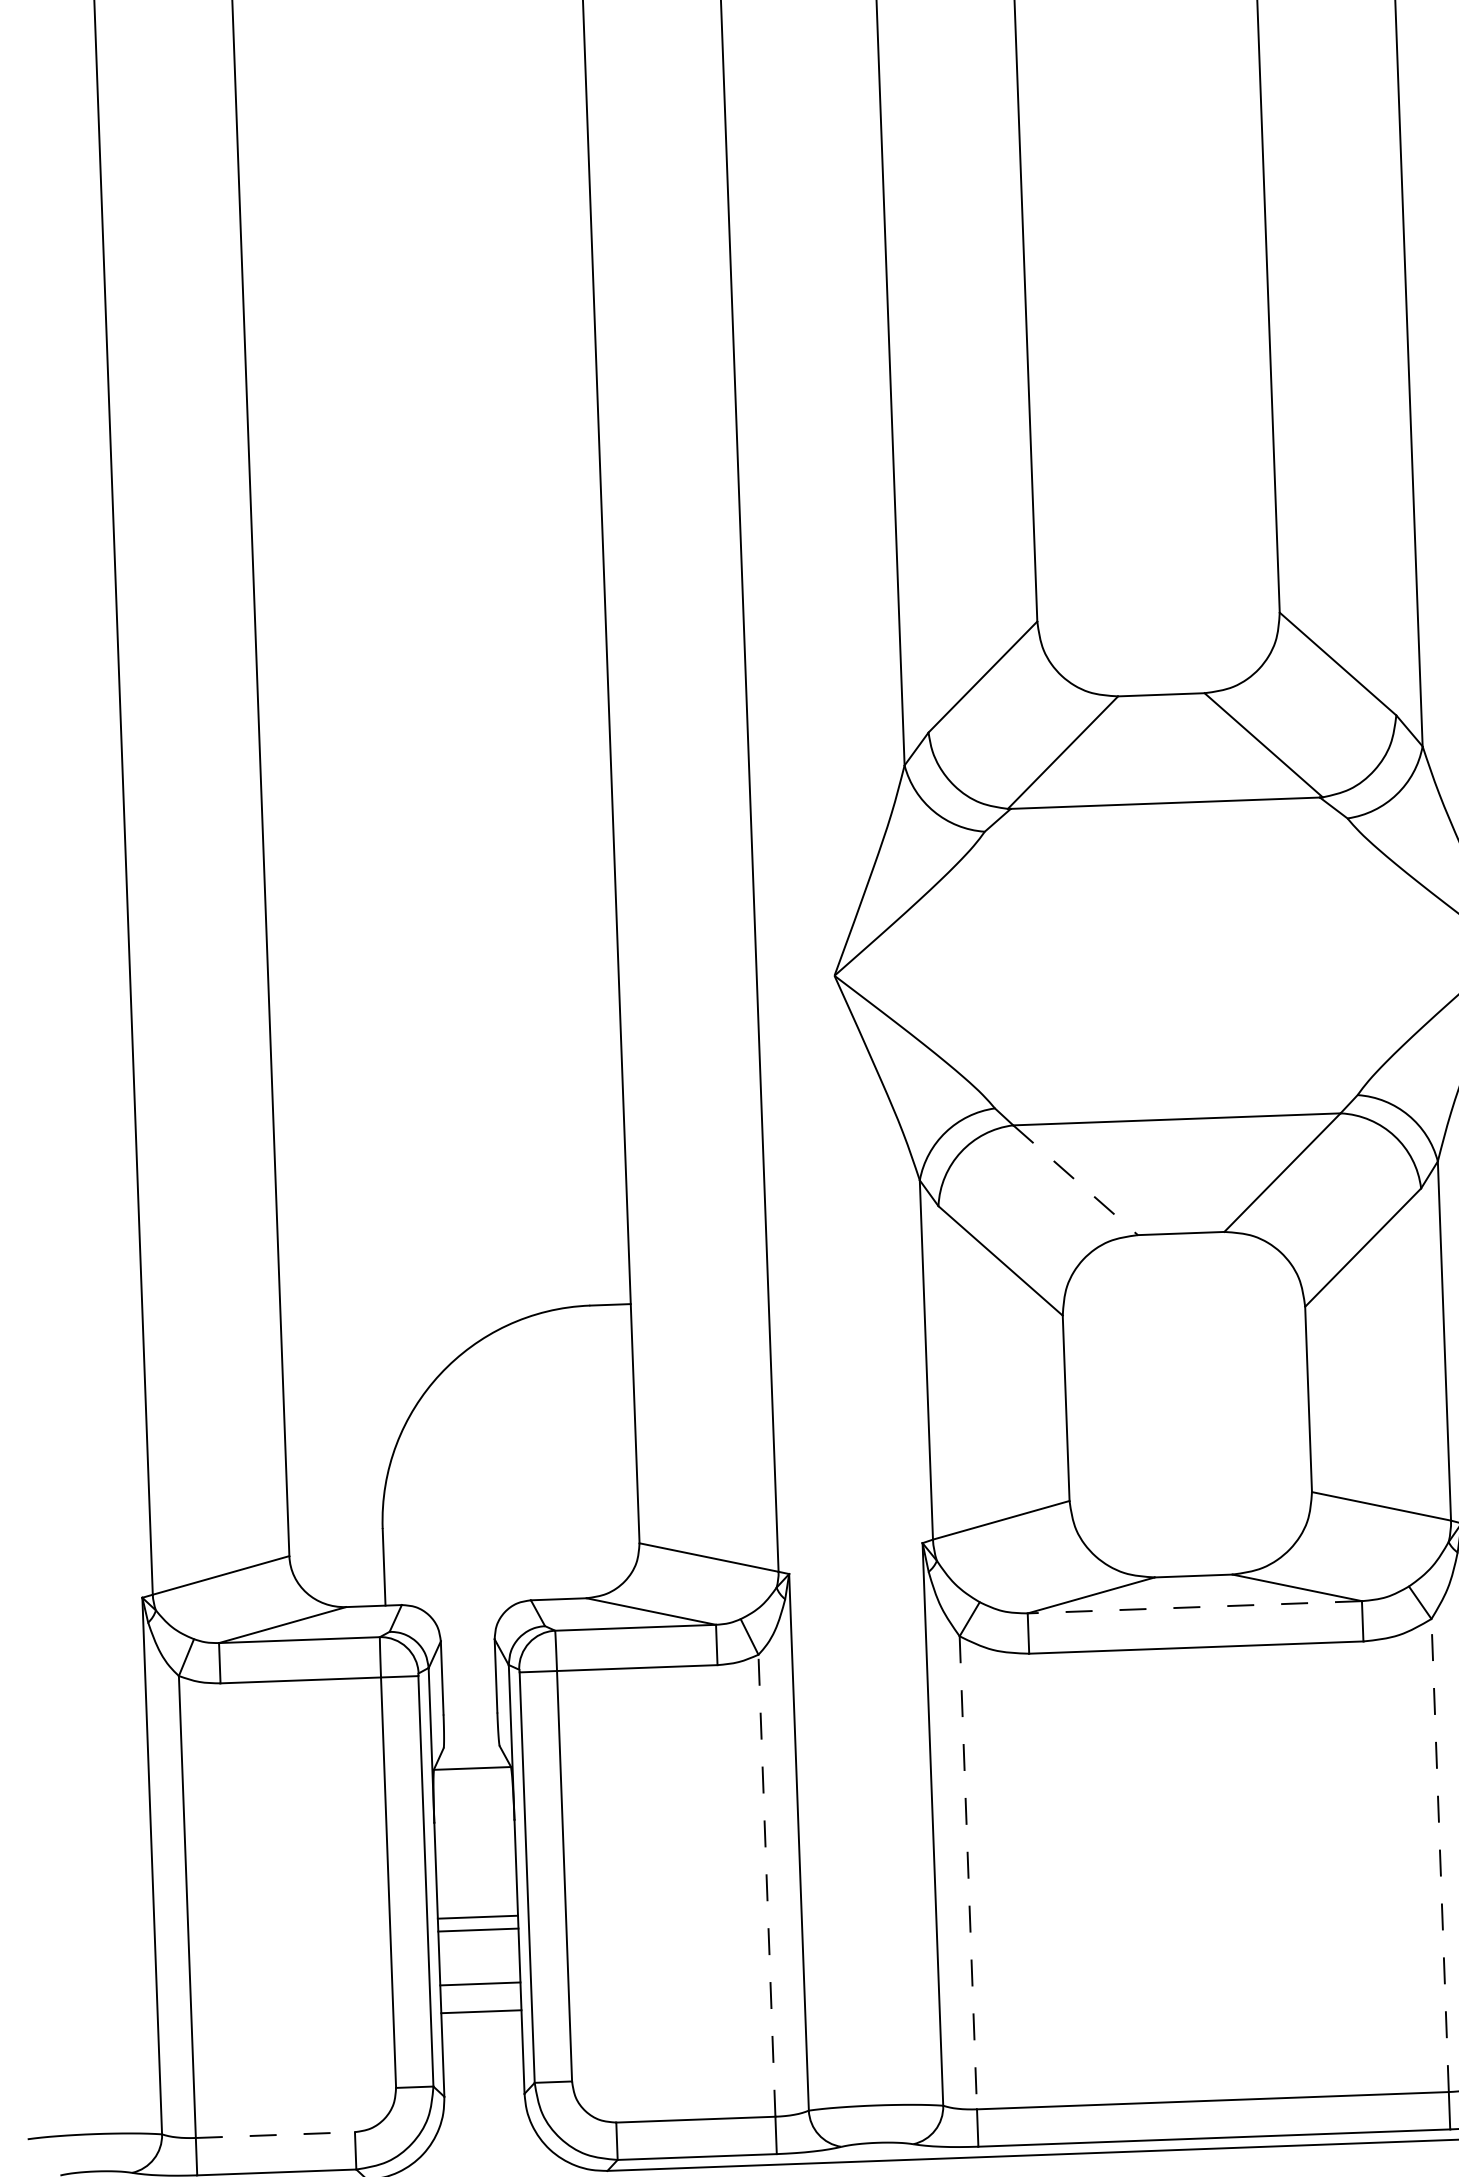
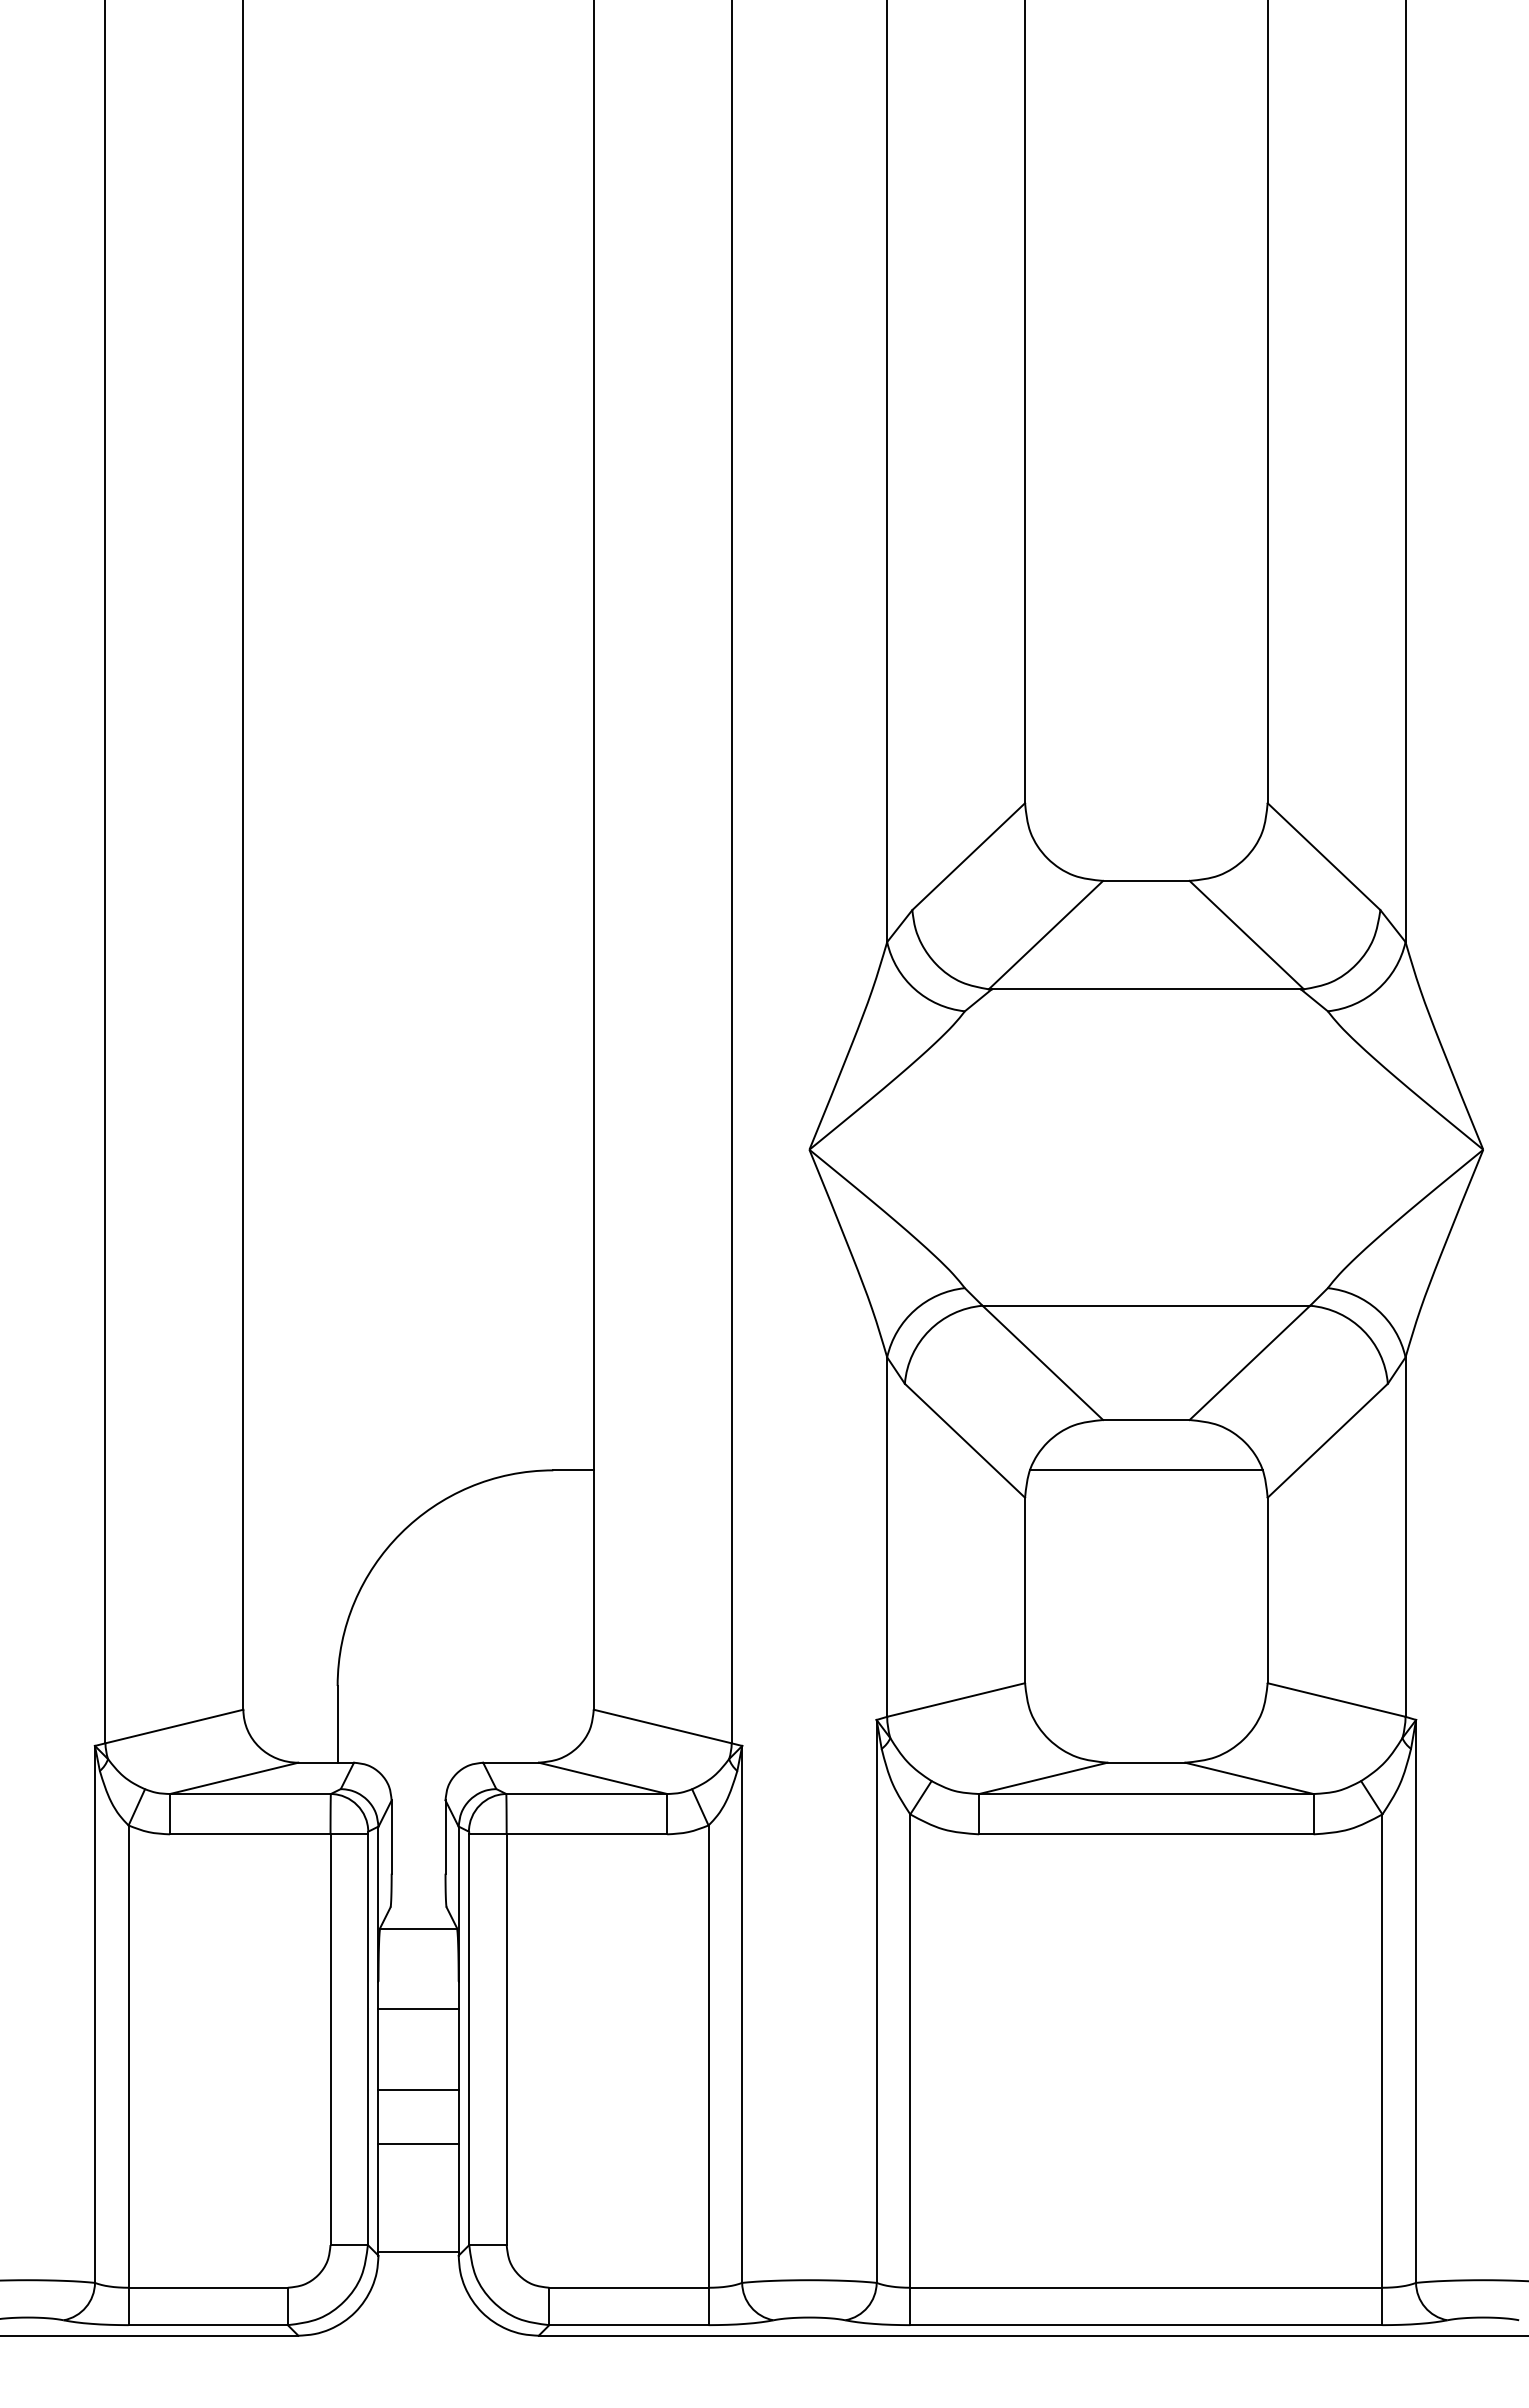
line: (1076, 1180) -> (1043, 1363), dashed -> solid
line: (1183, 1283) -> (1146, 1470), added
line: (1193, 1607) -> (1145, 1794), dashed -> solid
line: (1440, 1855) -> (1382, 2051), dashed -> solid
line: (968, 1873) -> (910, 2051), dashed -> solid
line: (766, 1885) -> (708, 2056), dashed -> solid
line: (477, 1917) -> (418, 2009), moved
line: (481, 2012) -> (418, 2252), moved
line: (275, 2134) -> (208, 2287), dashed -> solid

